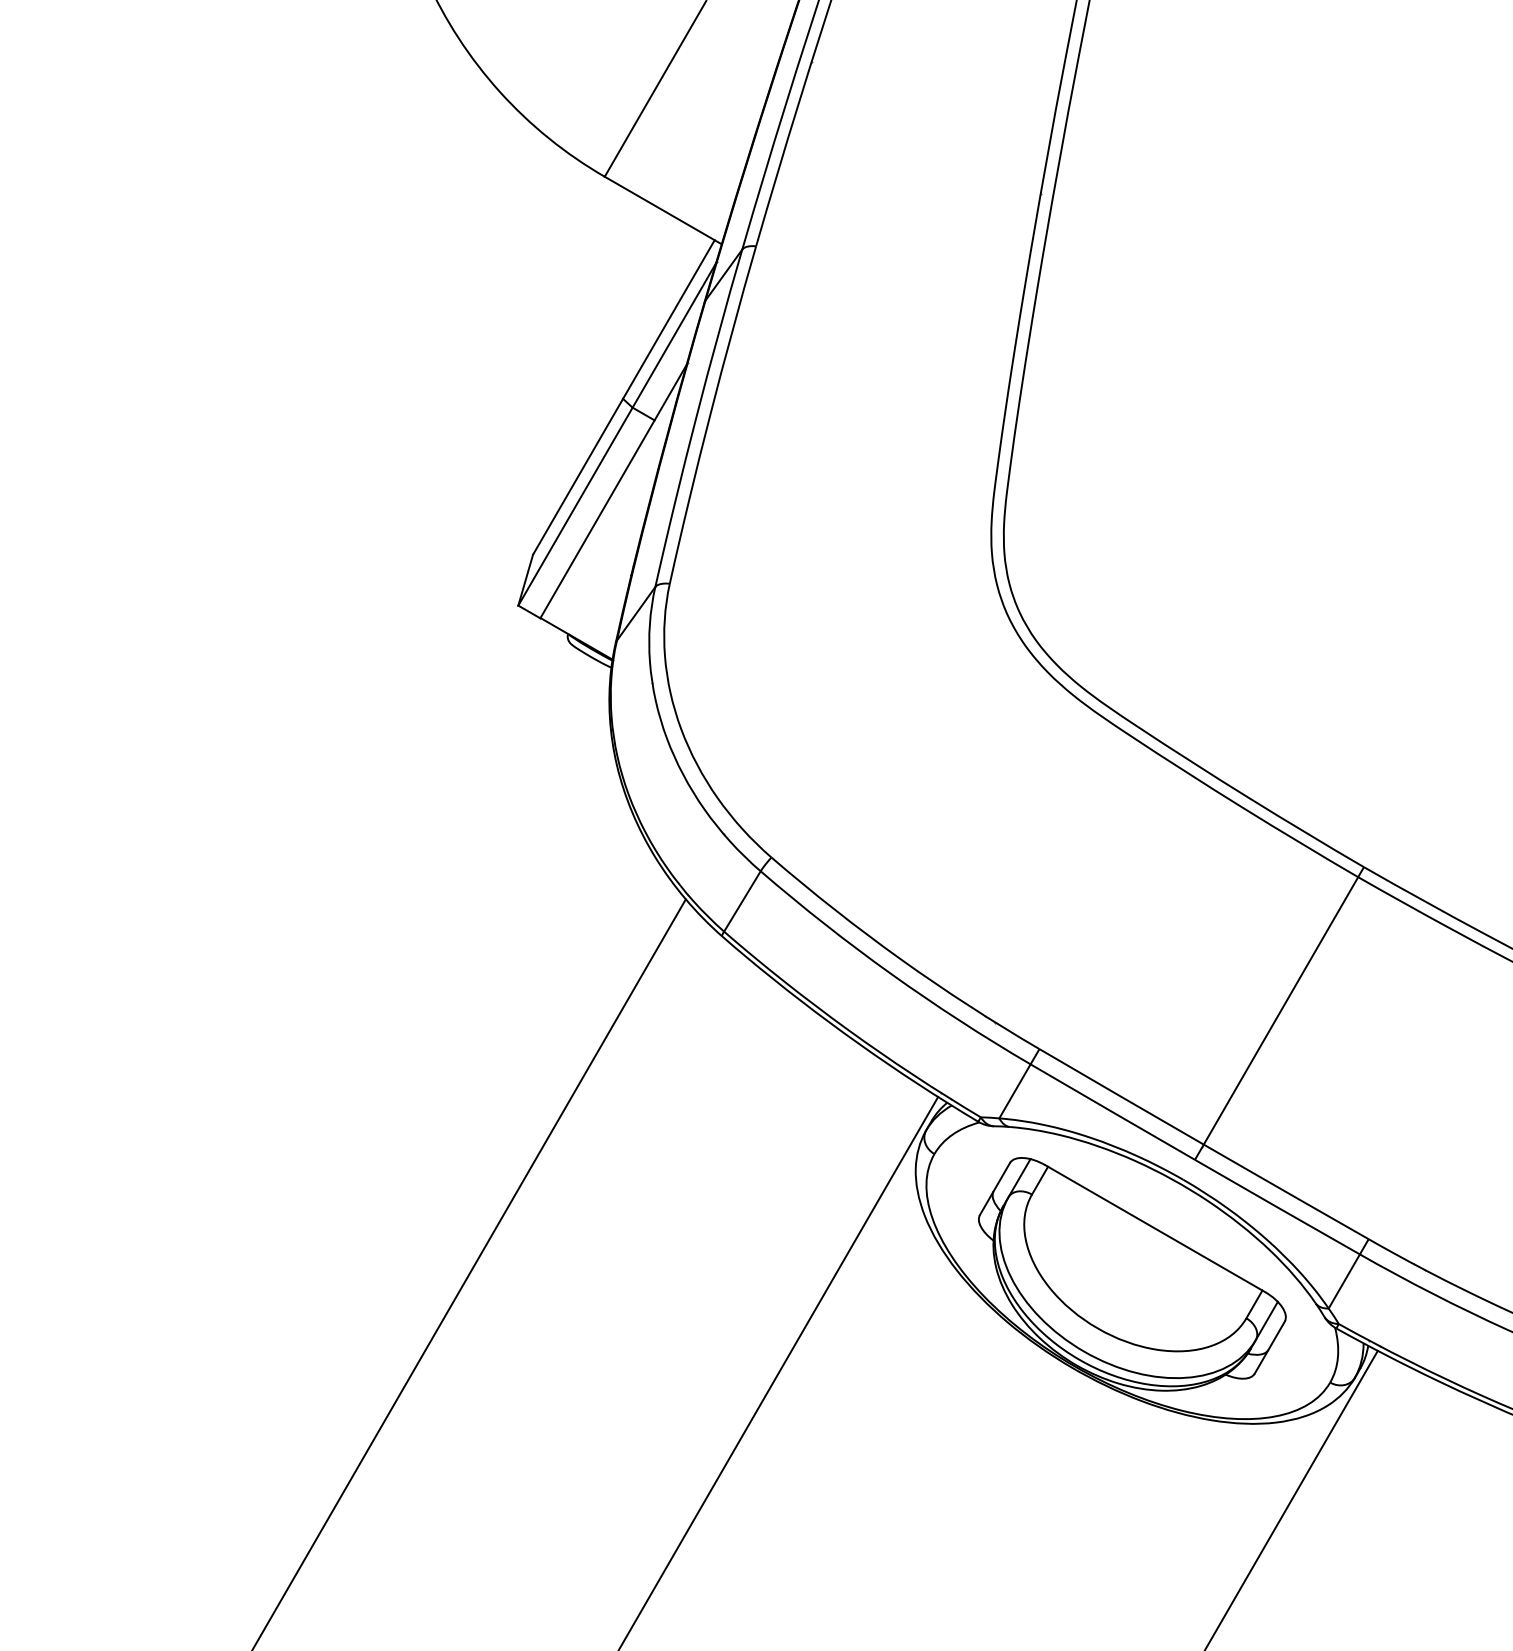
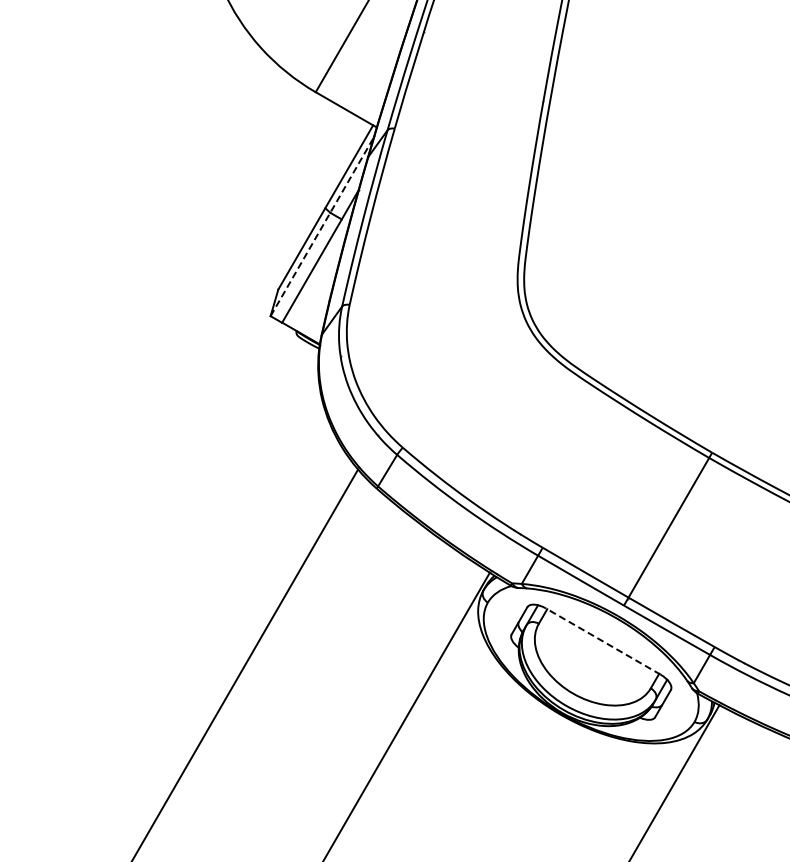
line: (617, 433) -> (322, 226), solid -> dashed
line: (1153, 1228) -> (602, 641), solid -> dashed

